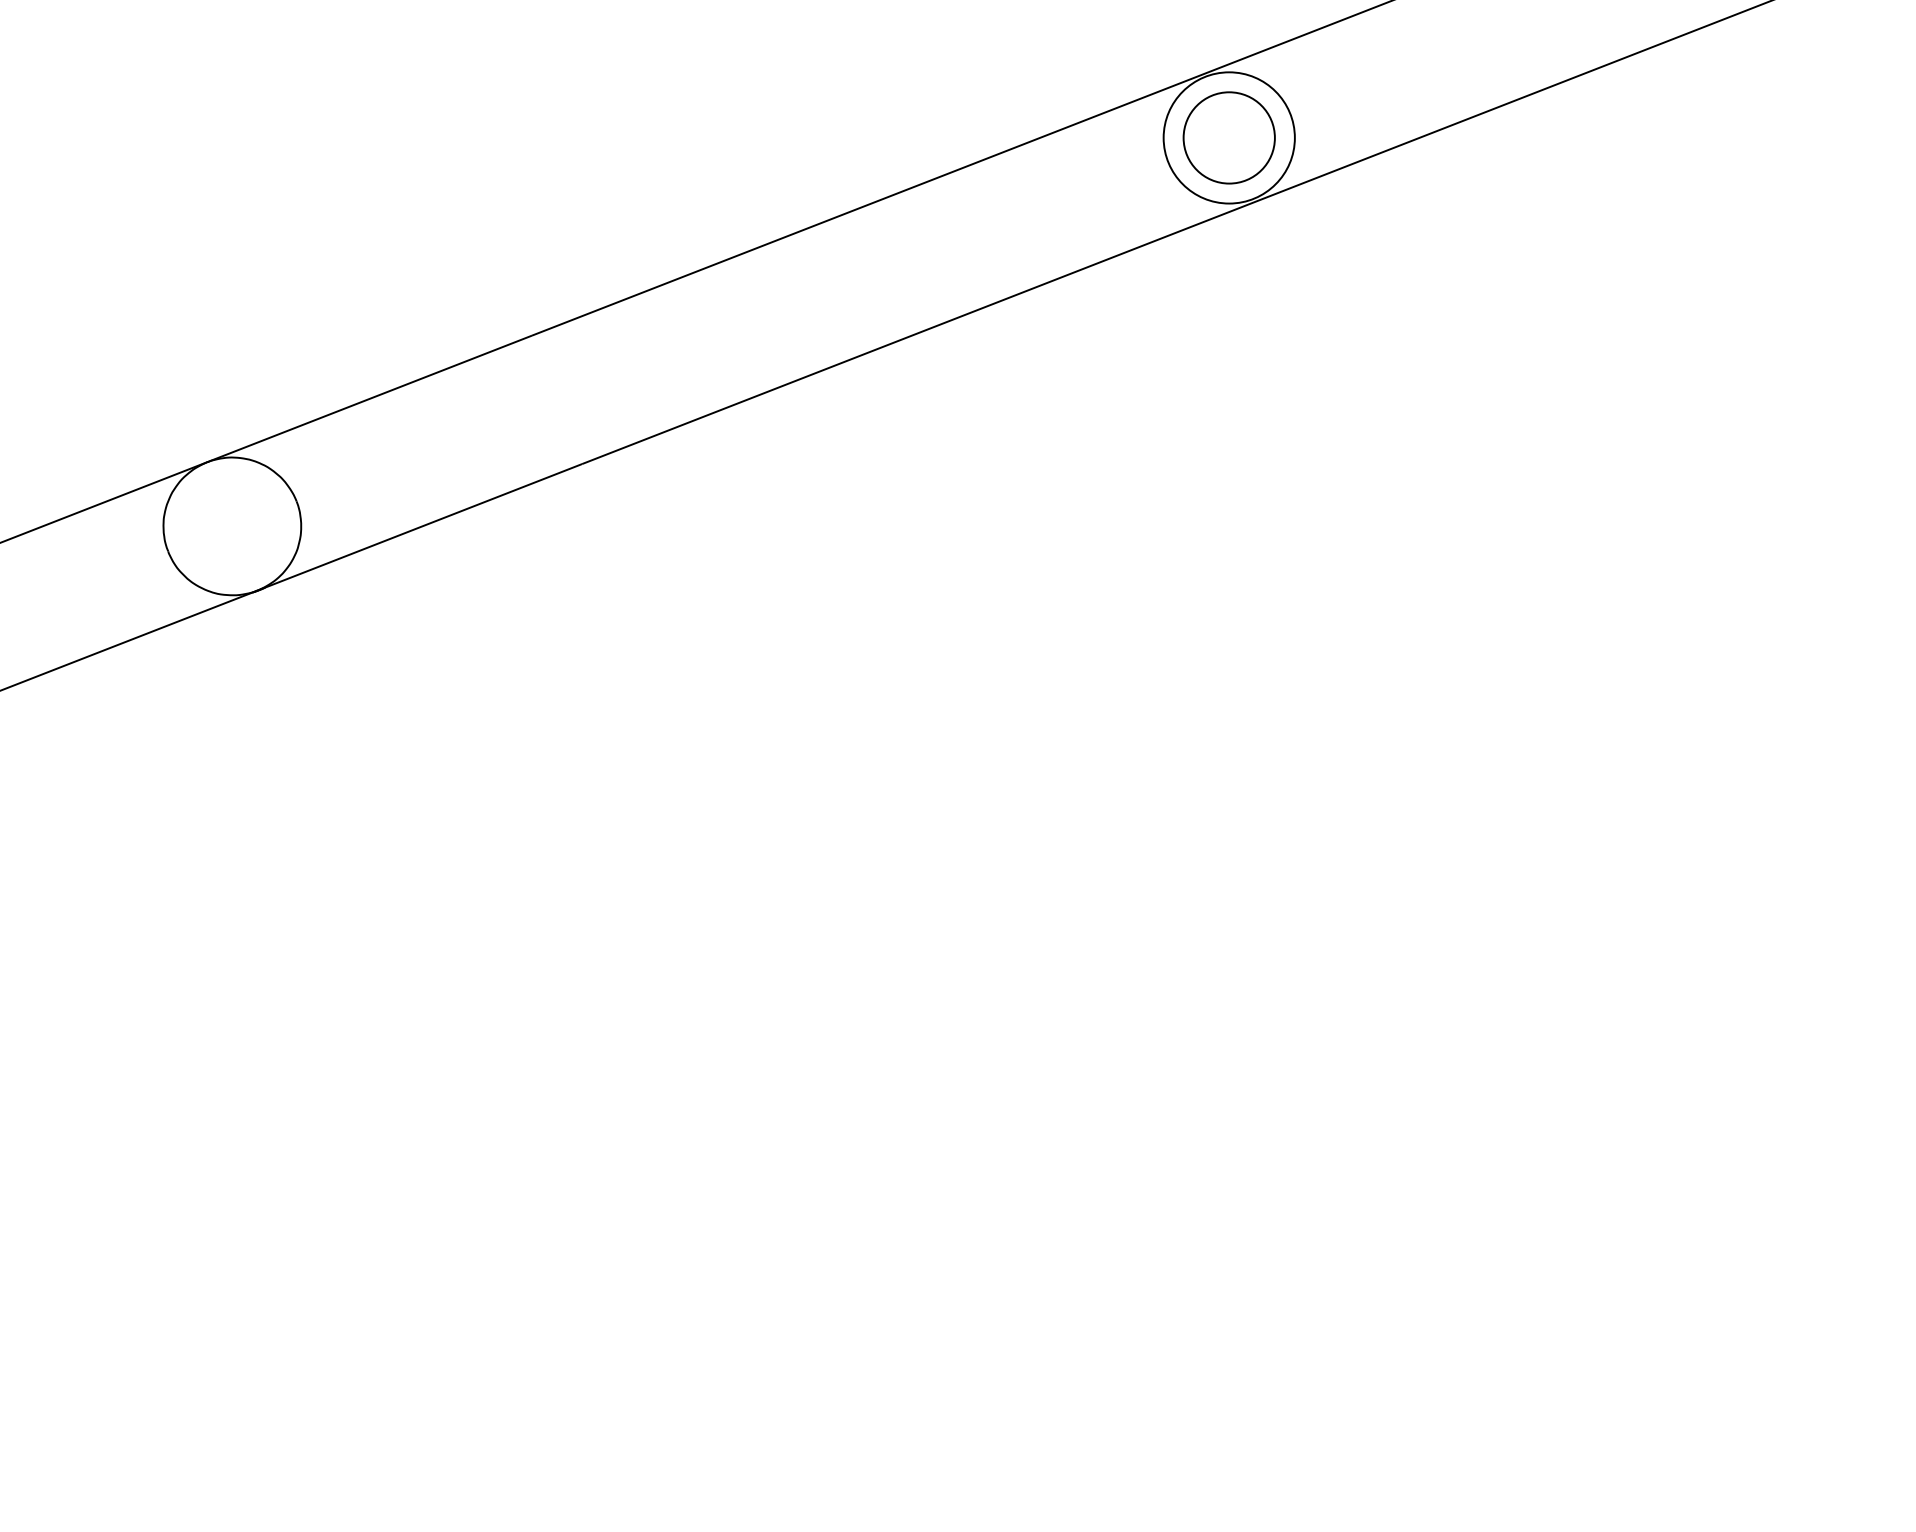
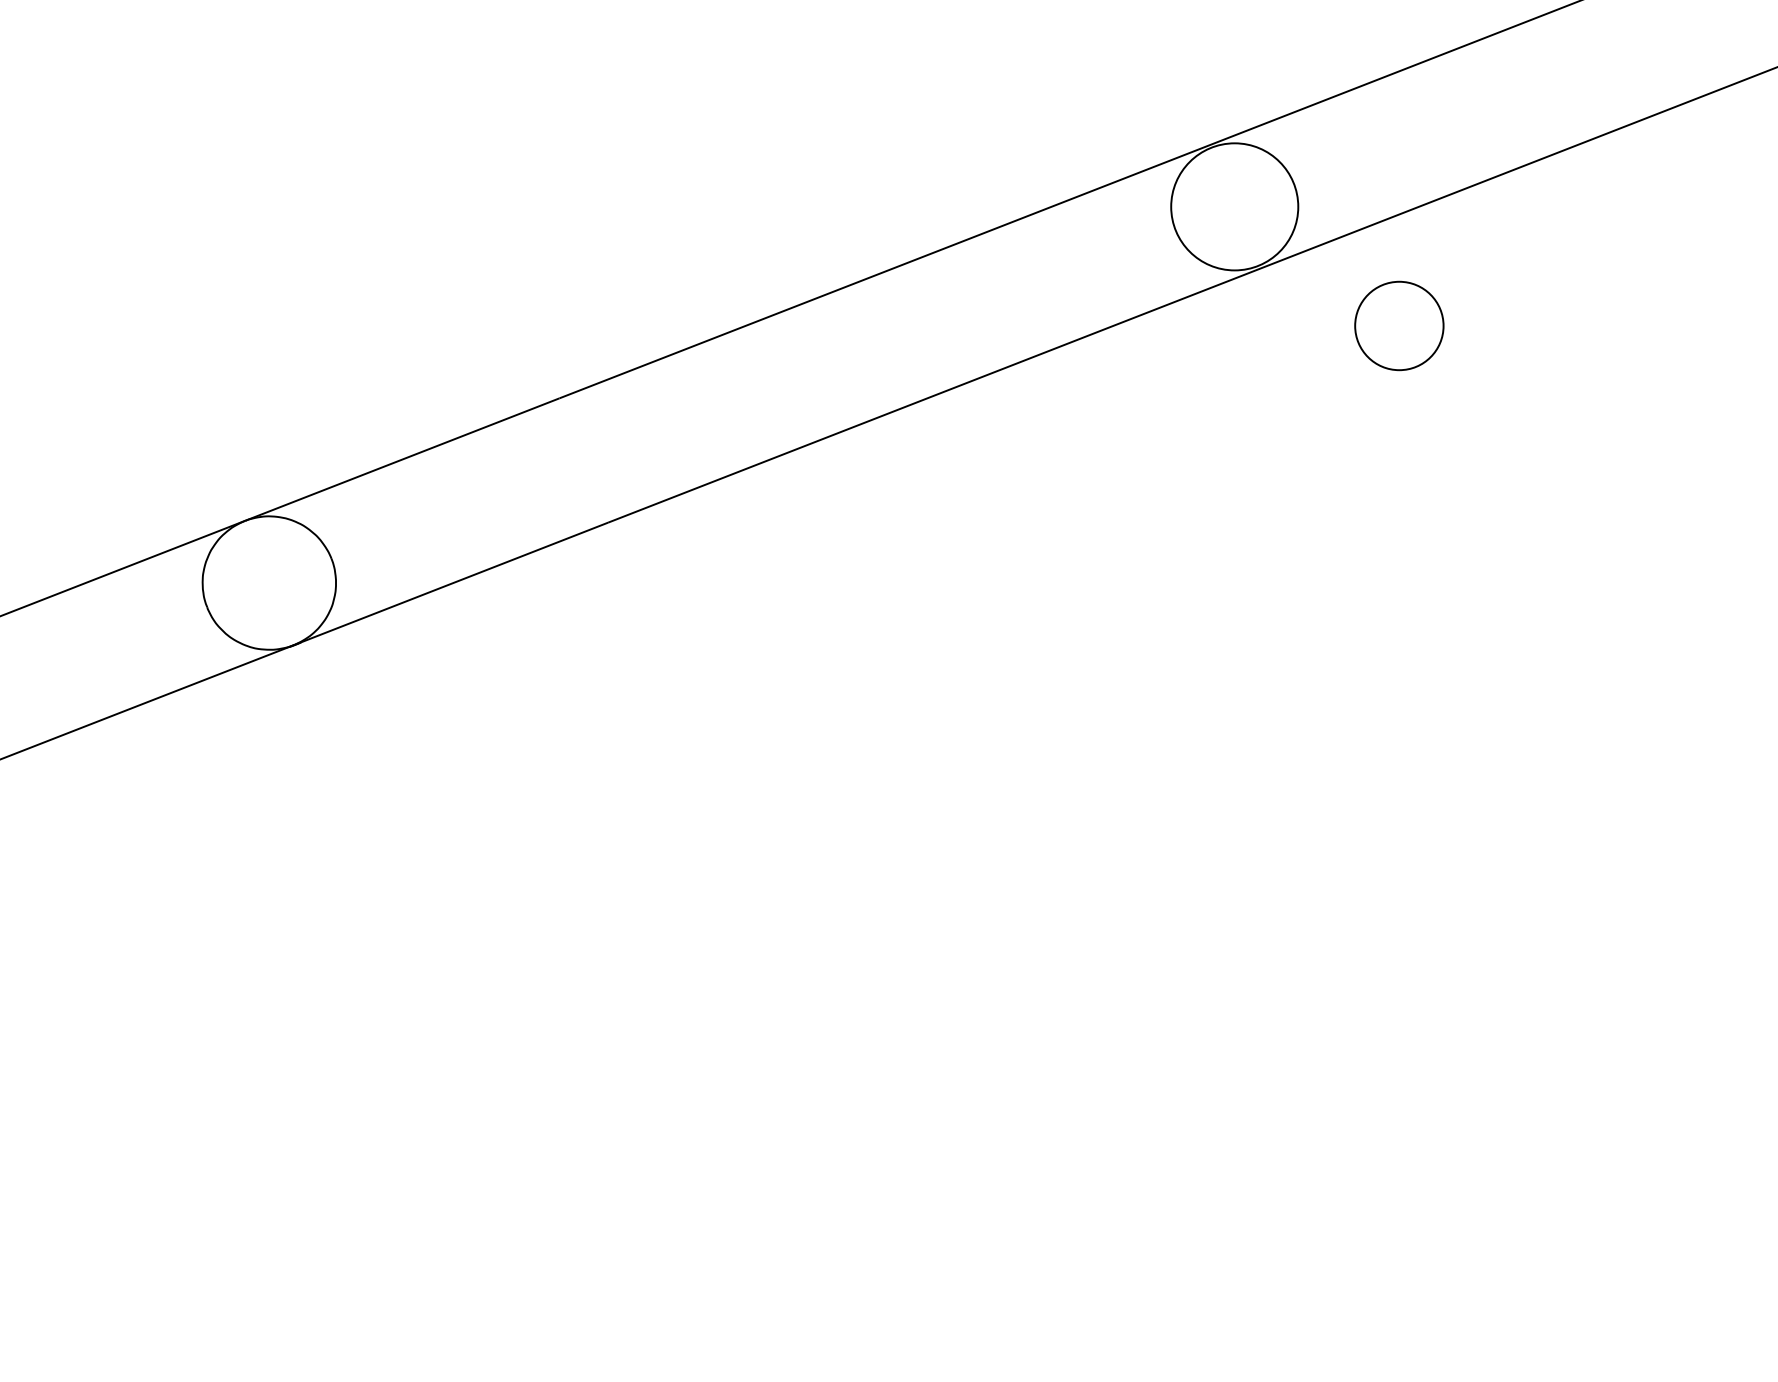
circle: (1228, 137) -> (1398, 325), moved

